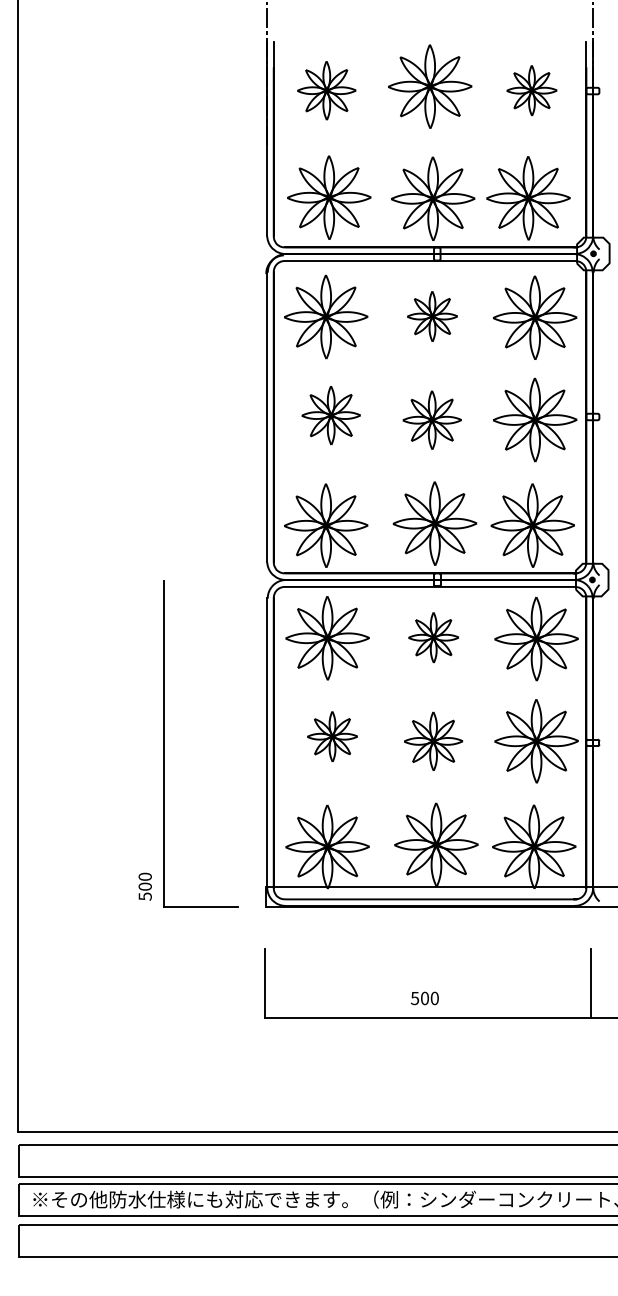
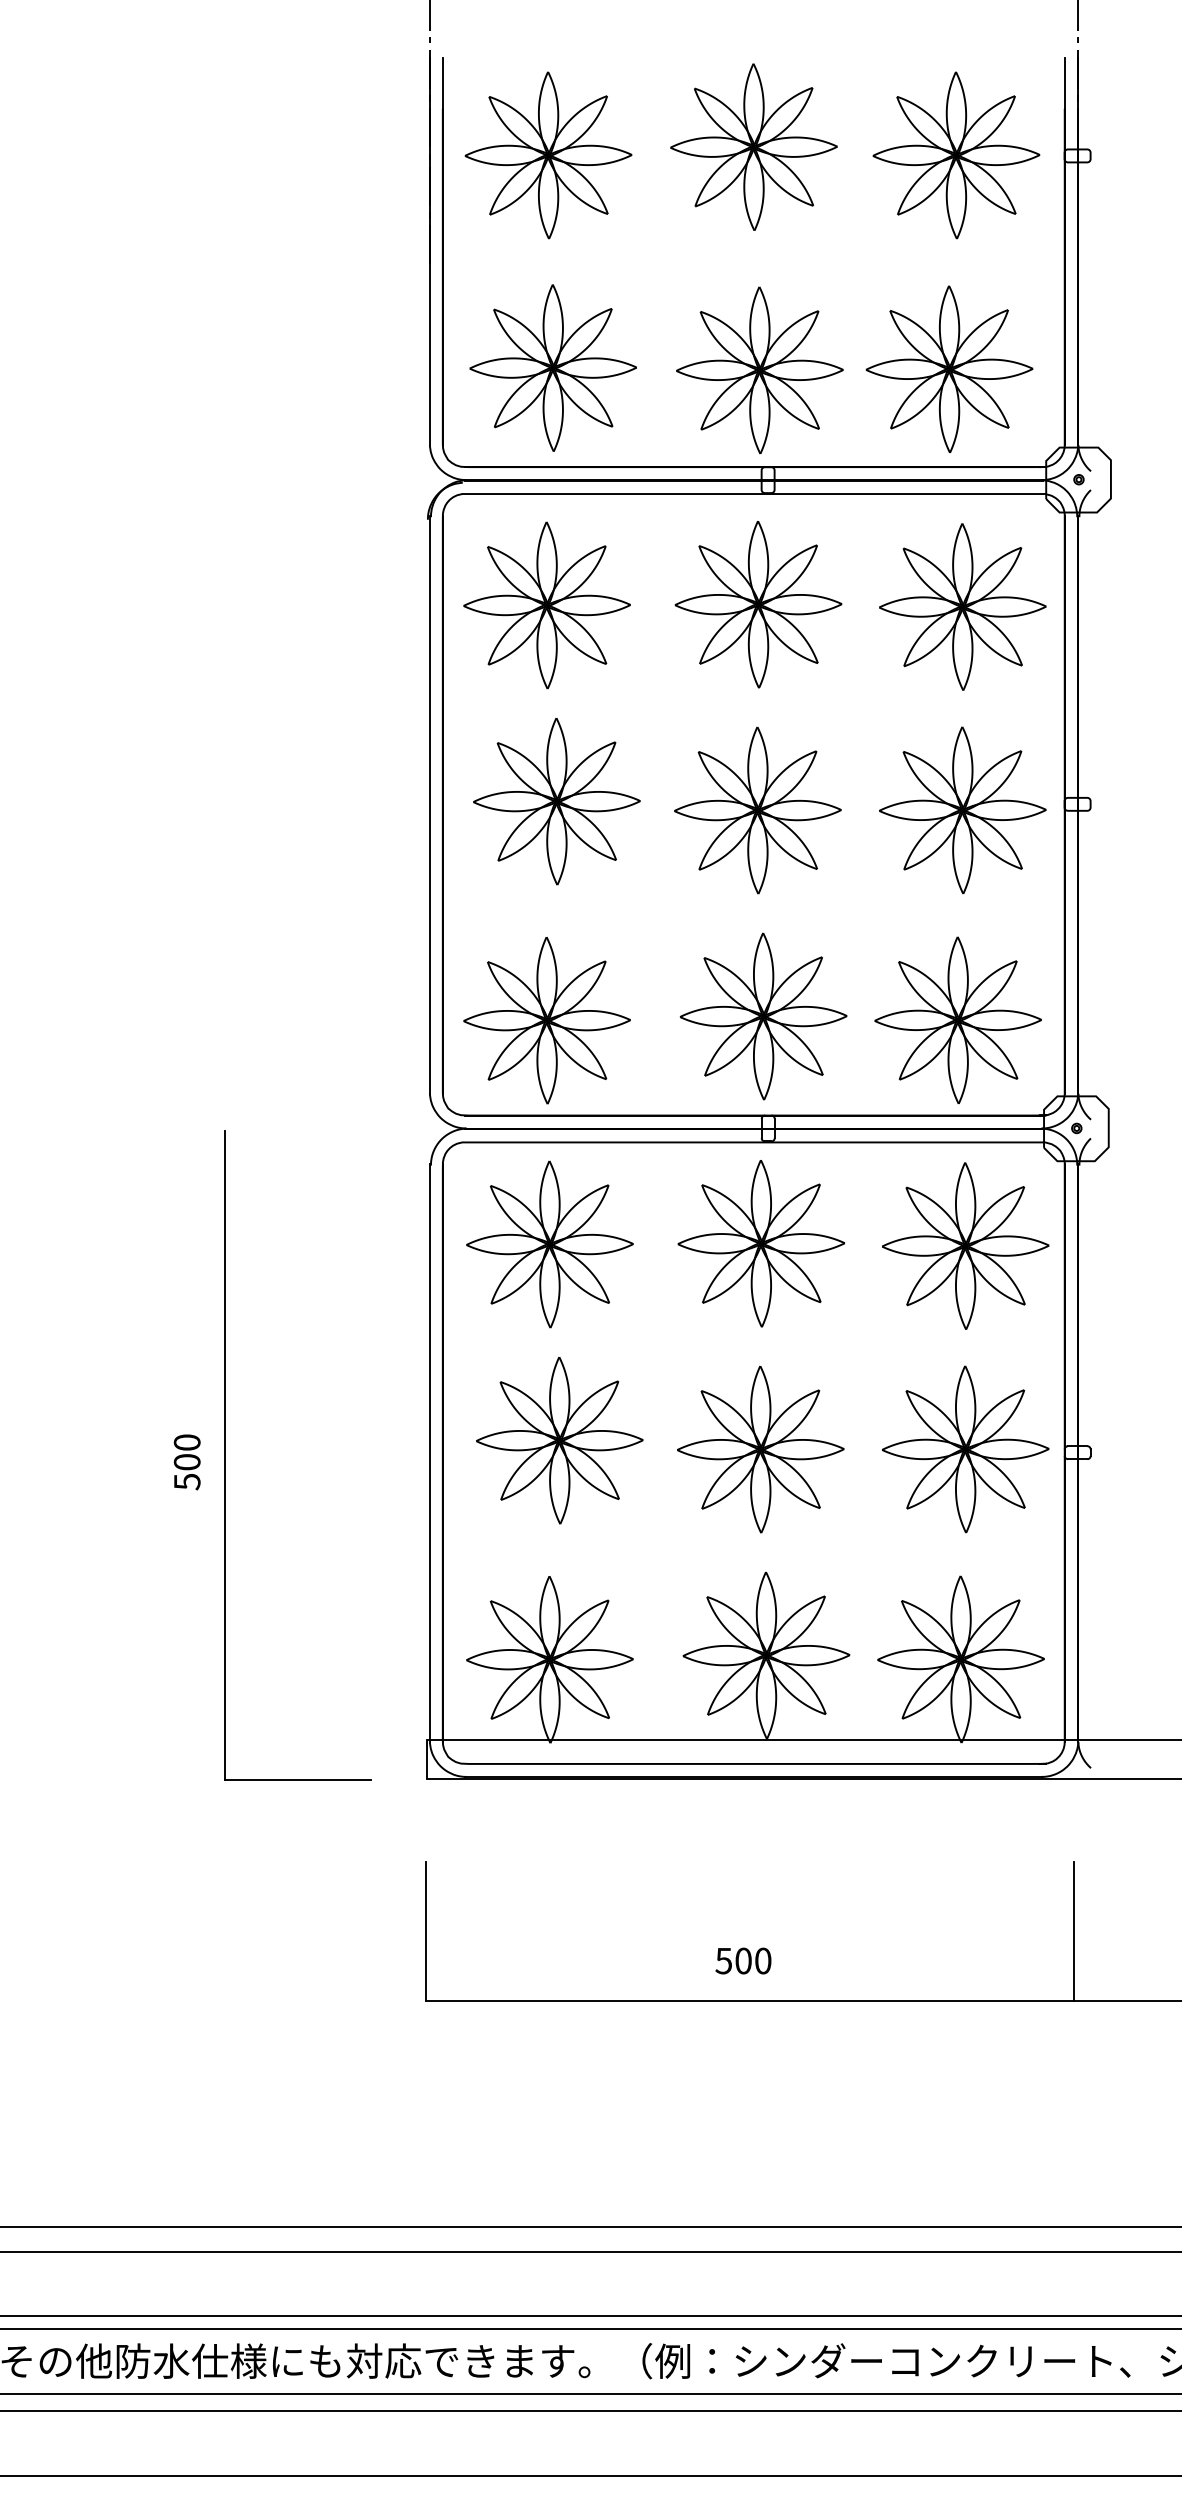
part: (326, 90) -> (547, 154), size x1.43
part: (531, 90) -> (955, 154), size x1.67
part: (432, 316) -> (758, 604), size x1.67
part: (331, 415) -> (557, 801), size x1.43
part: (432, 420) -> (758, 811), size x1.43
part: (433, 637) -> (760, 1242), size x1.67
part: (332, 736) -> (559, 1439), size x1.67
part: (433, 741) -> (760, 1449), size x1.43
text: (144, 886) -> (185, 1461), moved

